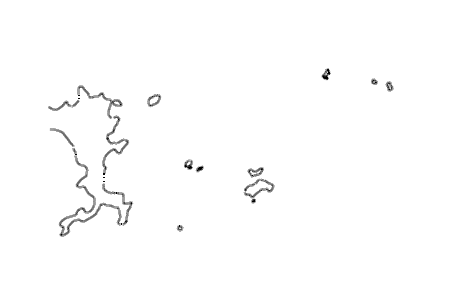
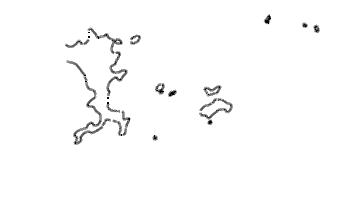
part: (85, 165) -> (93, 89), moved
part: (193, 165) -> (165, 89), size x1.43
part: (258, 184) -> (215, 104), size x1.43

